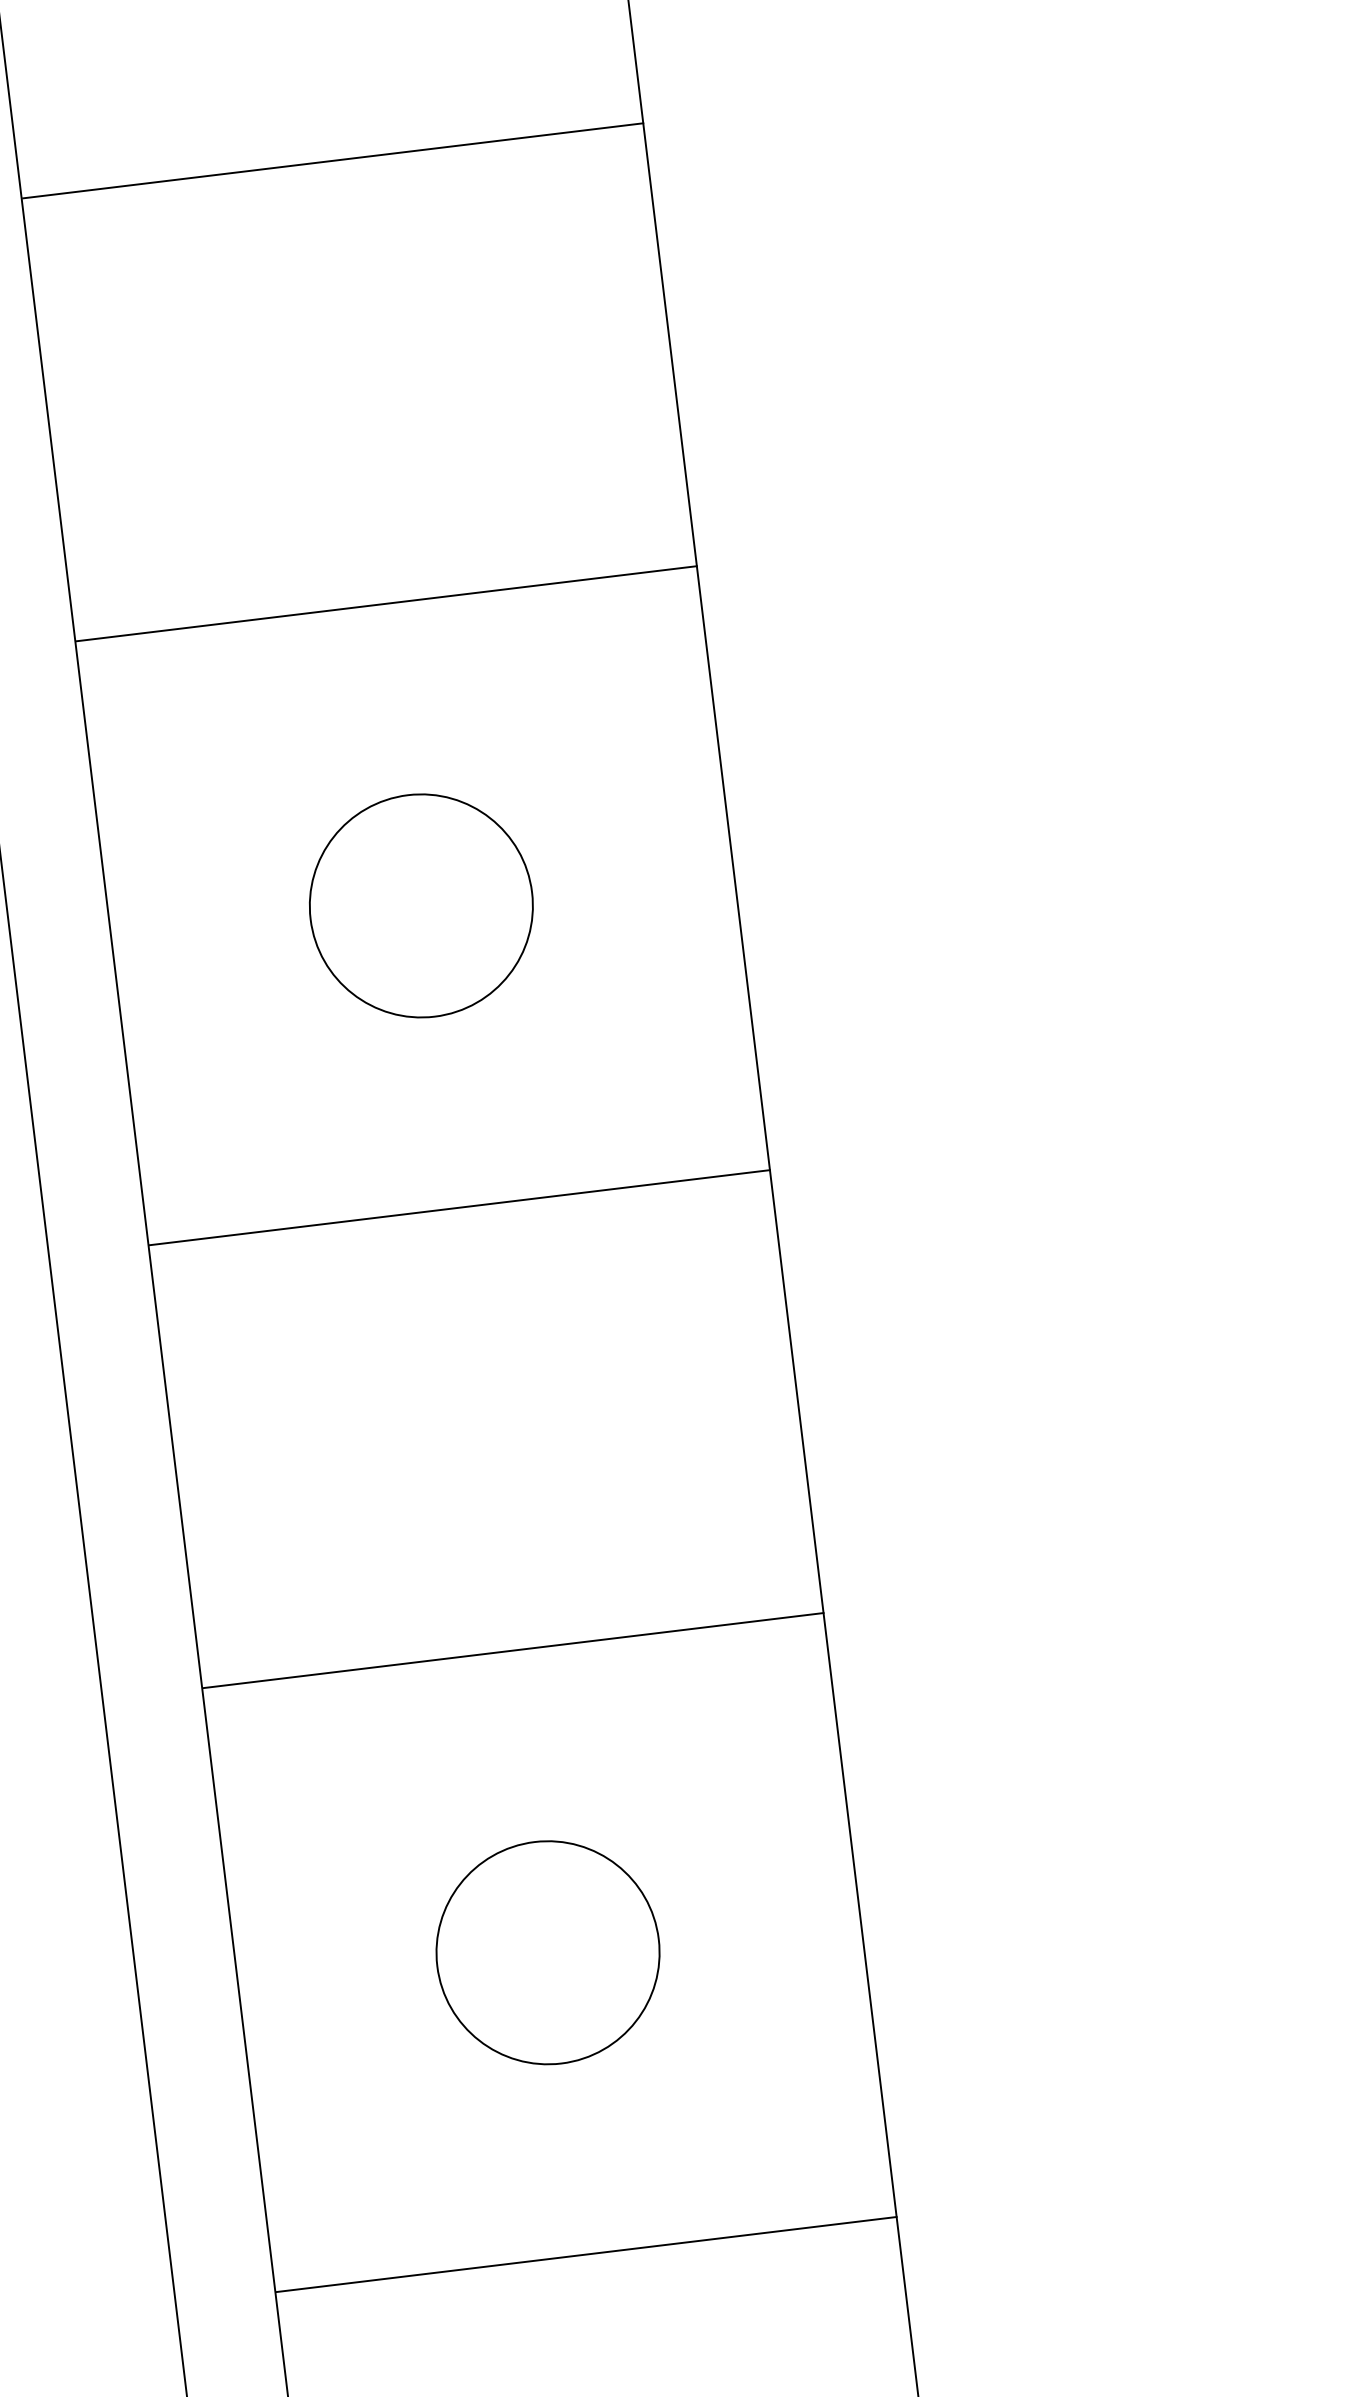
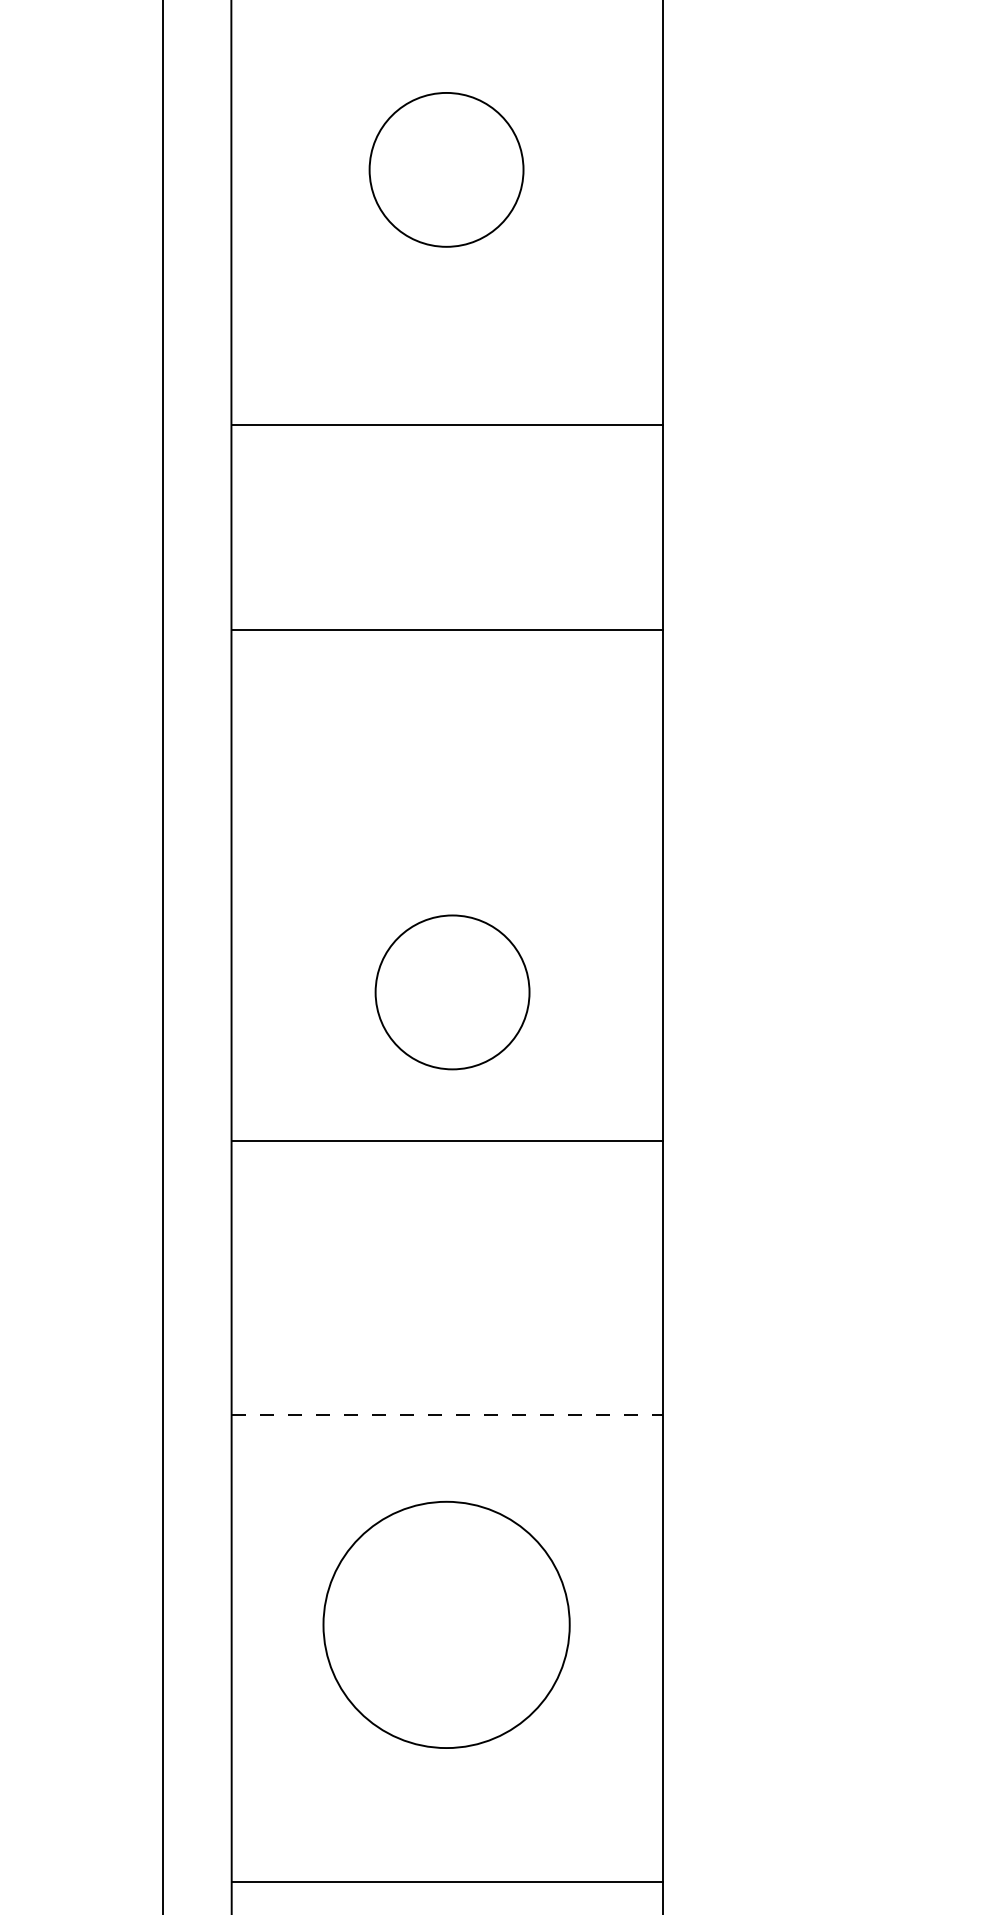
line: (332, 160) -> (447, 424), moved
line: (386, 603) -> (447, 629), moved
circle: (421, 906) -> (452, 992), moved
line: (459, 1208) -> (447, 1141), moved
line: (514, 1651) -> (448, 1415), solid -> dashed
circle: (547, 1952) -> (446, 1624), size x1.6
line: (585, 2254) -> (447, 1881), moved

